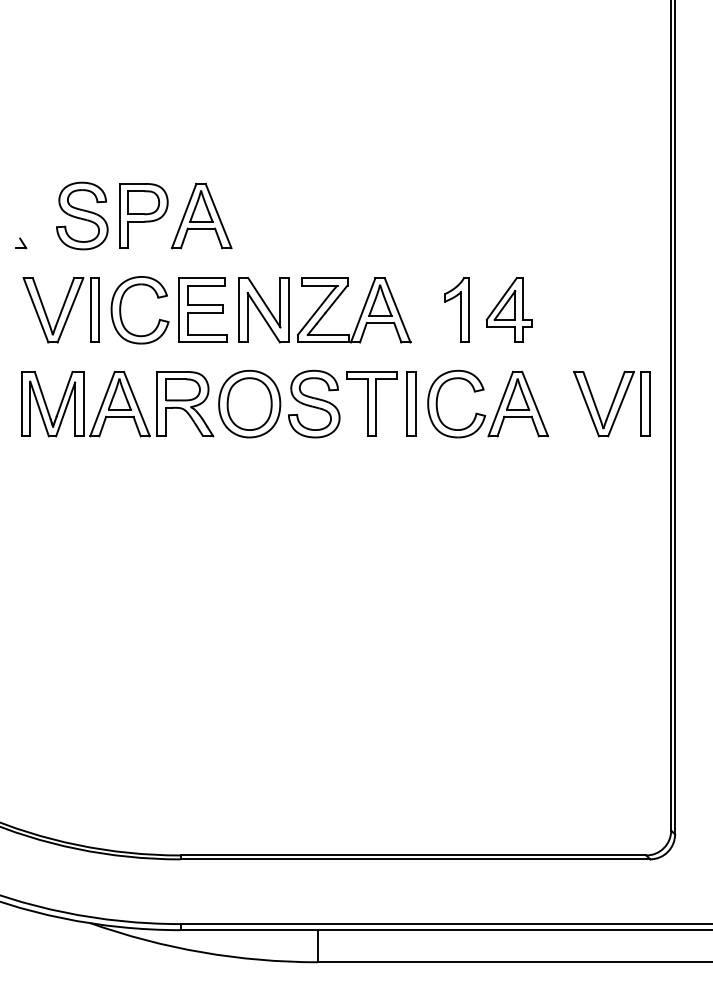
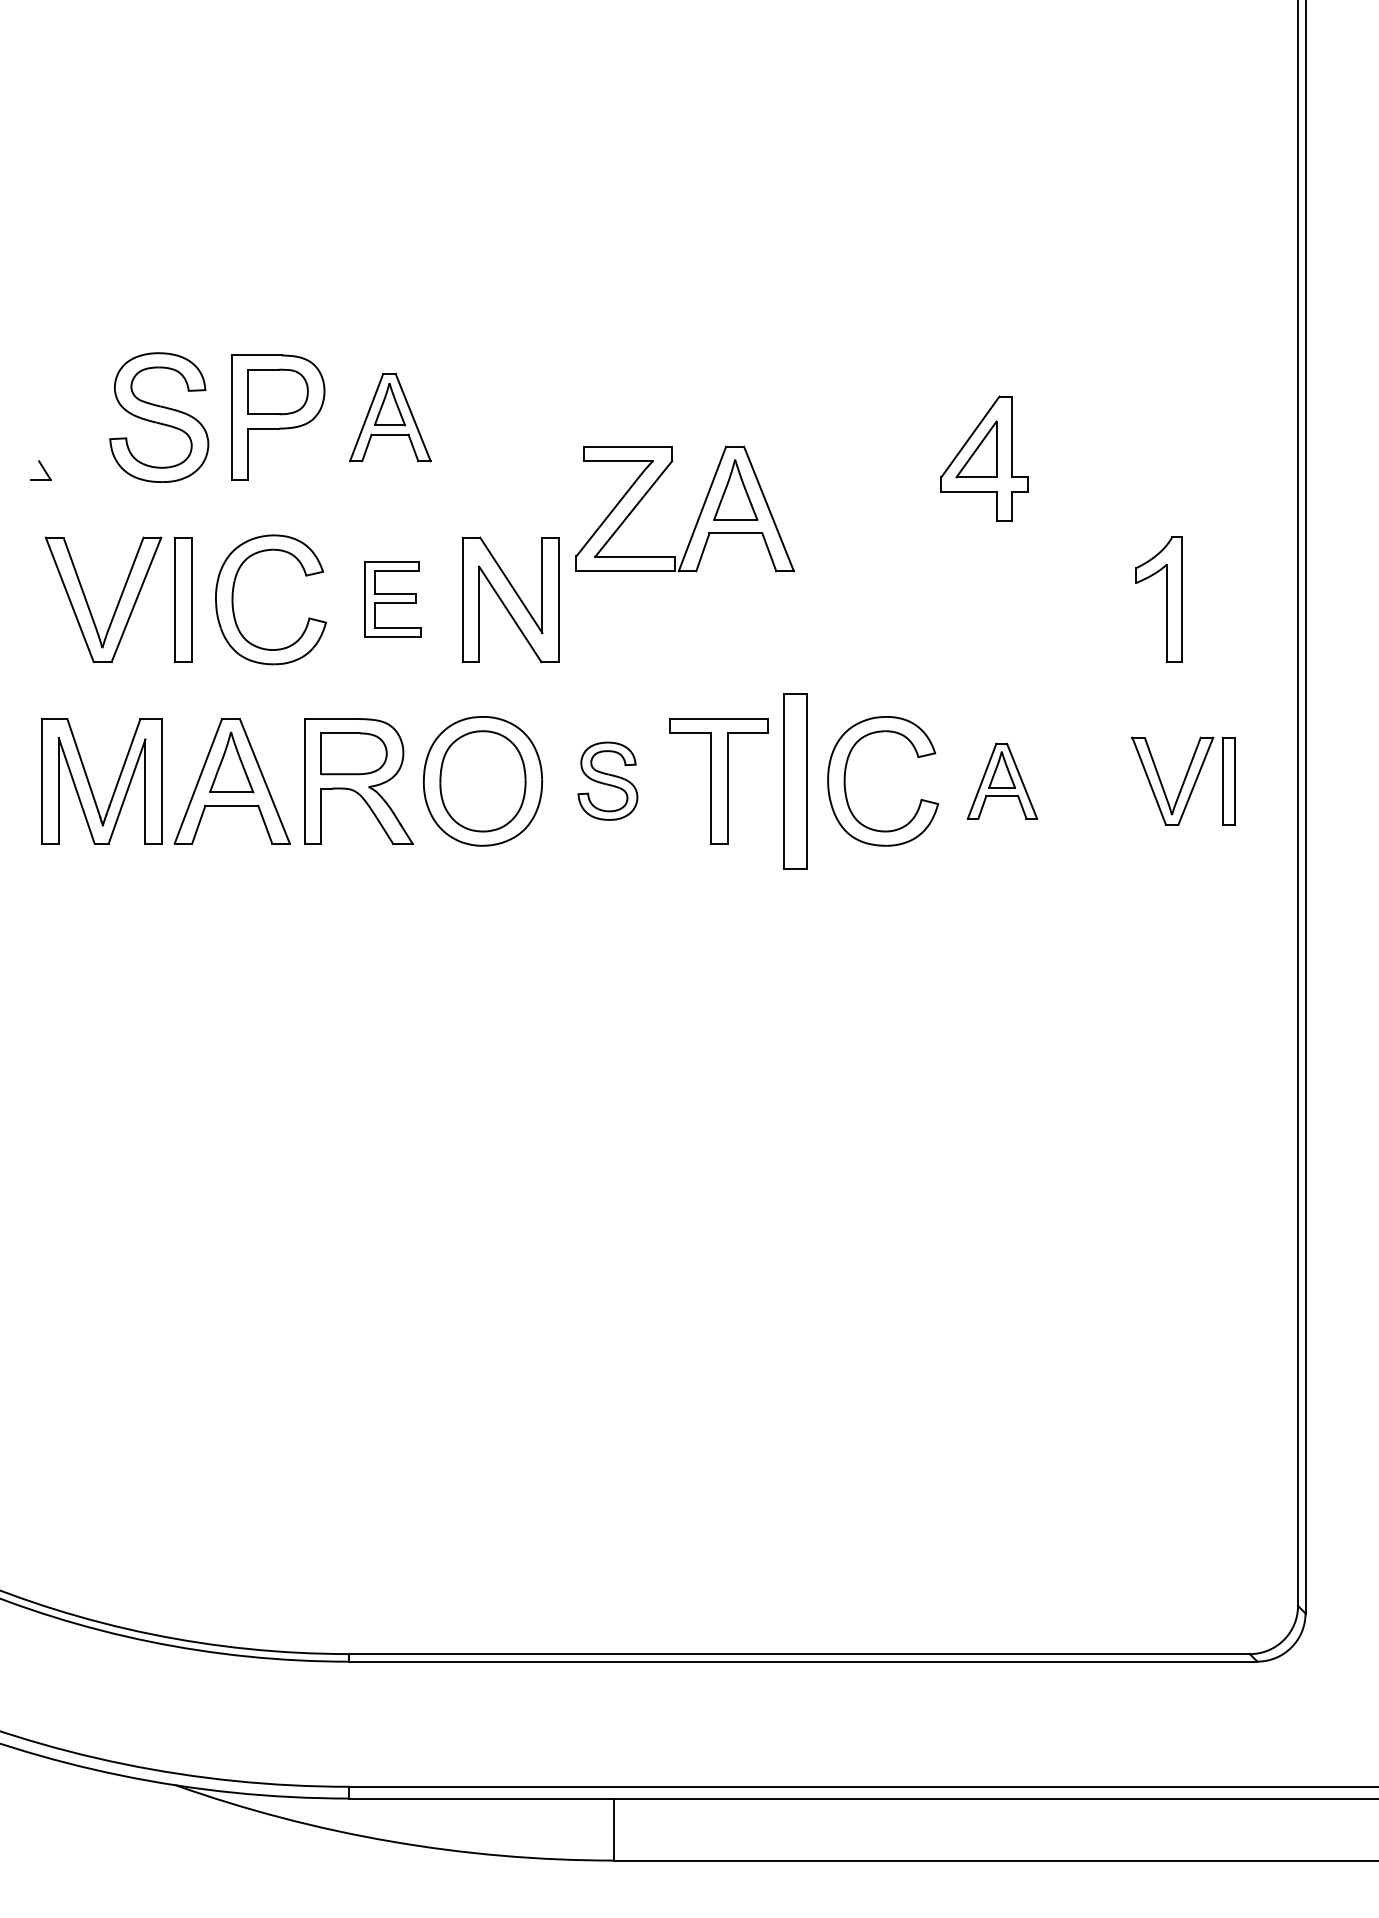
part: (201, 215) -> (389, 416), size x0.7
part: (202, 309) -> (391, 598), size x0.6
part: (456, 309) -> (1157, 598), moved
part: (508, 309) -> (983, 457), moved
part: (361, 311) -> (699, 511), moved
part: (314, 403) -> (608, 780), size x0.6
part: (411, 403) -> (795, 780), size x1.4
part: (518, 403) -> (1002, 780), size x0.6
part: (611, 403) -> (1182, 780), size x0.7

